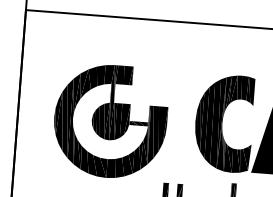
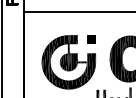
part: (161, 77) -> (91, 39), added

